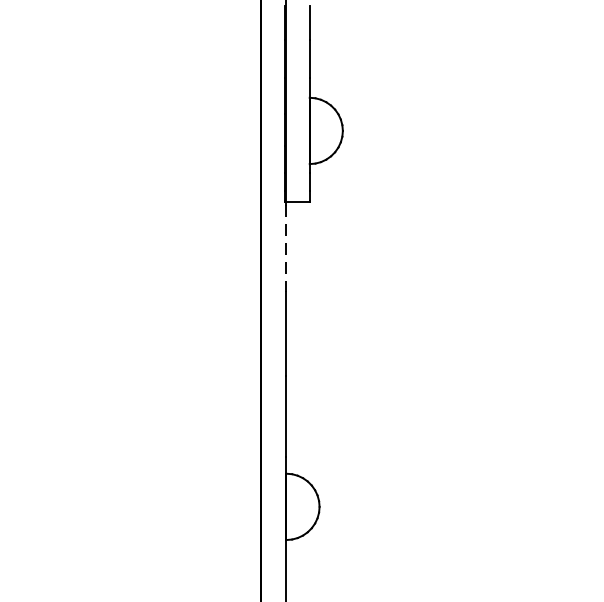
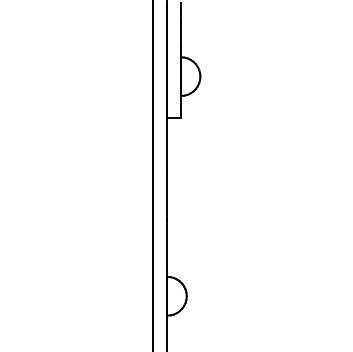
line: (286, 250) -> (167, 146), dashed -> solid

